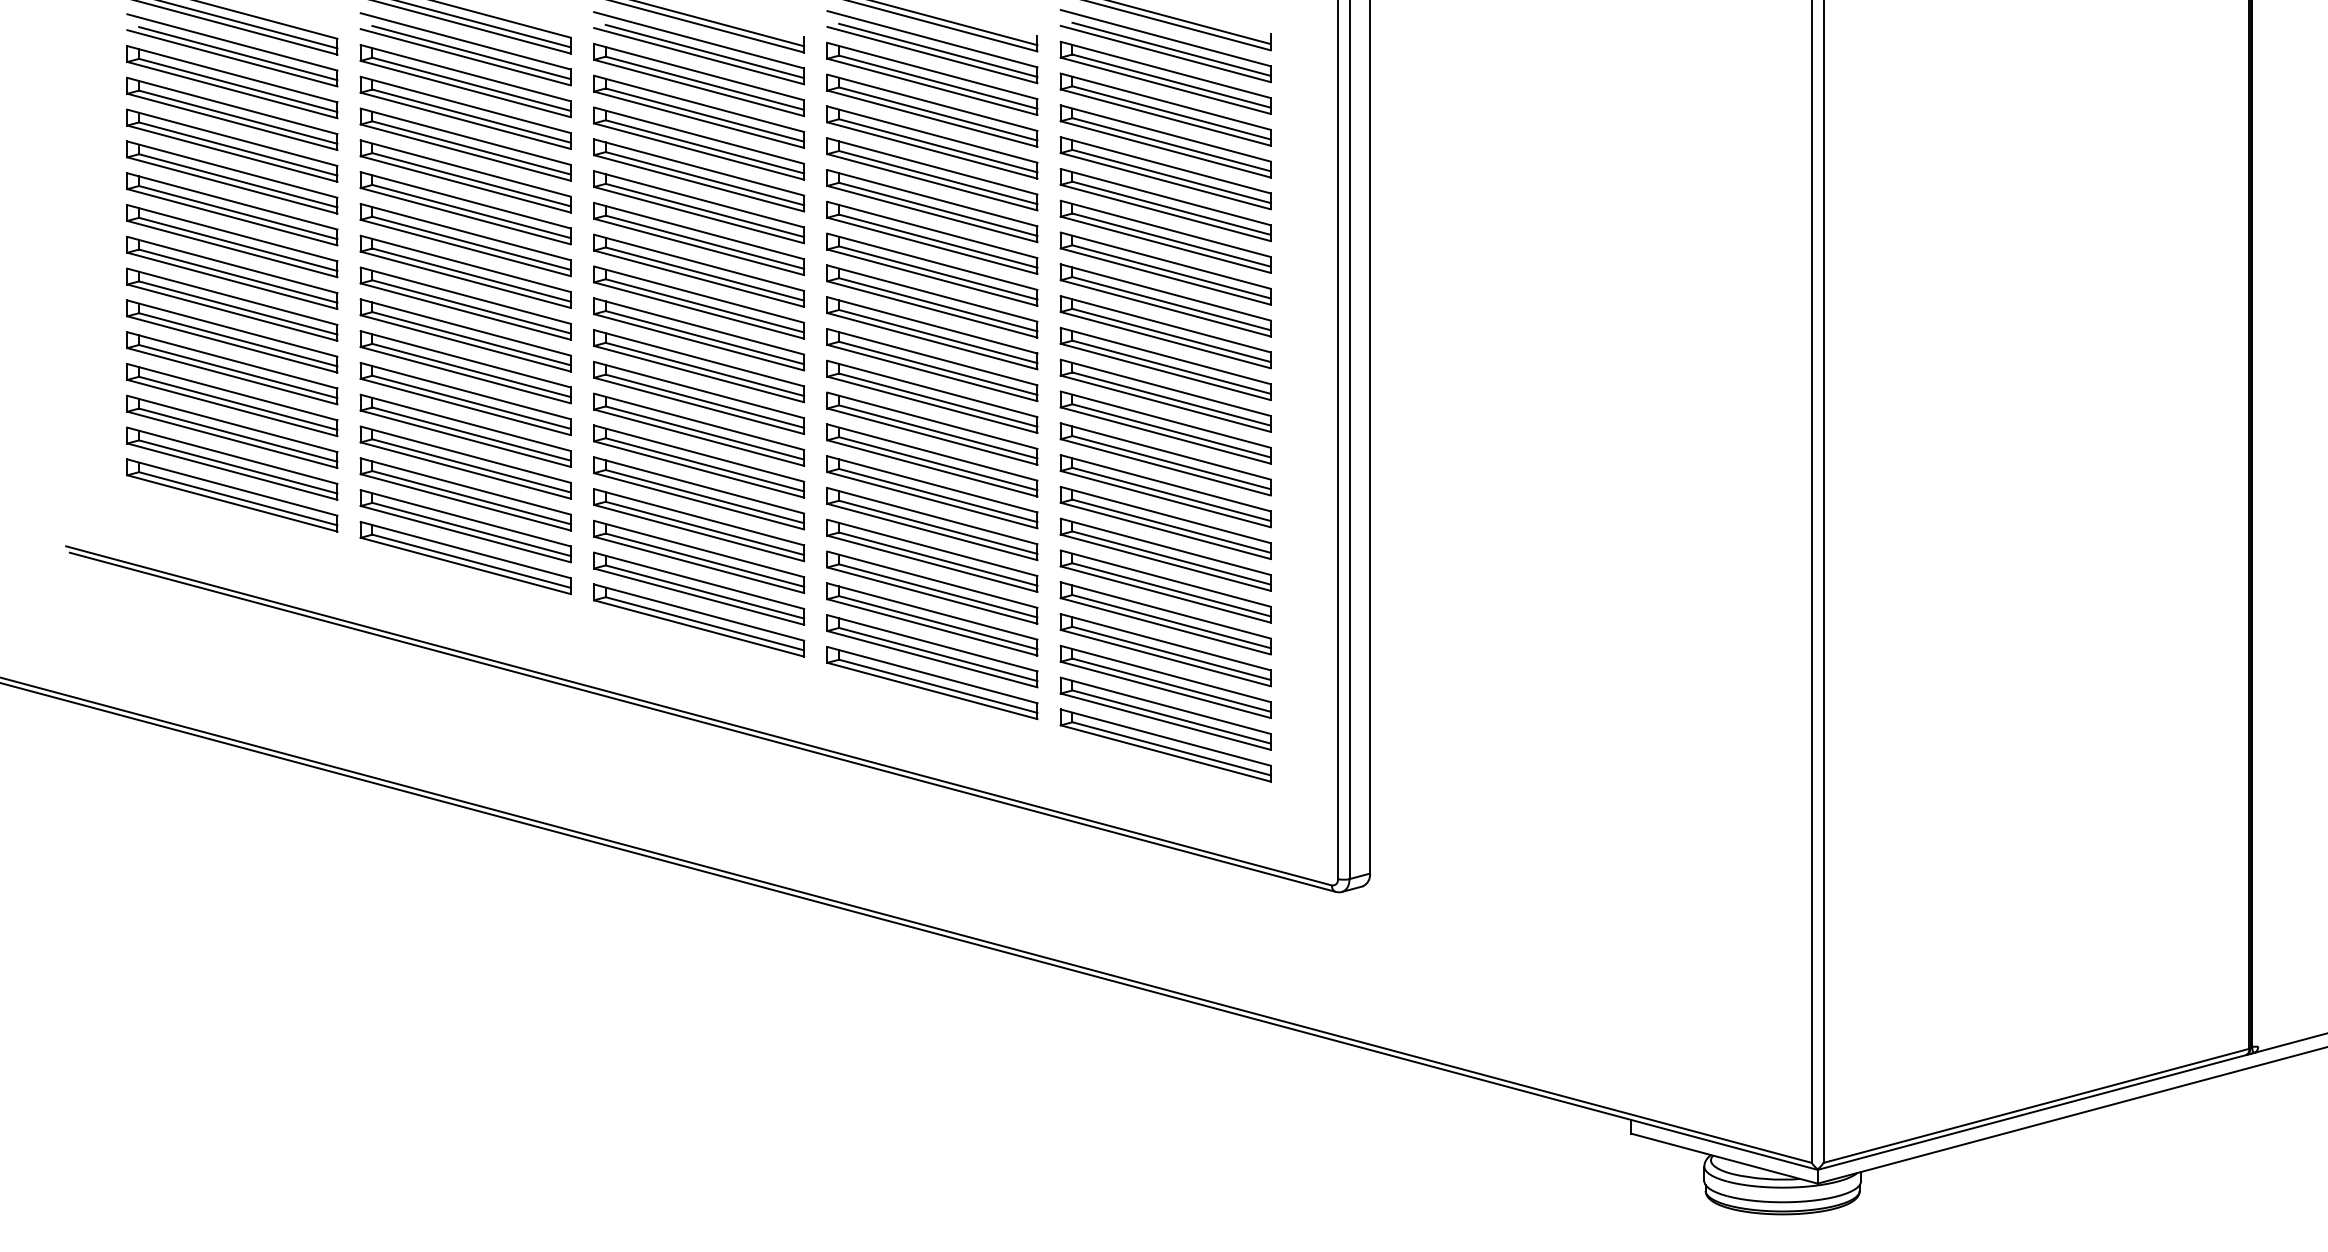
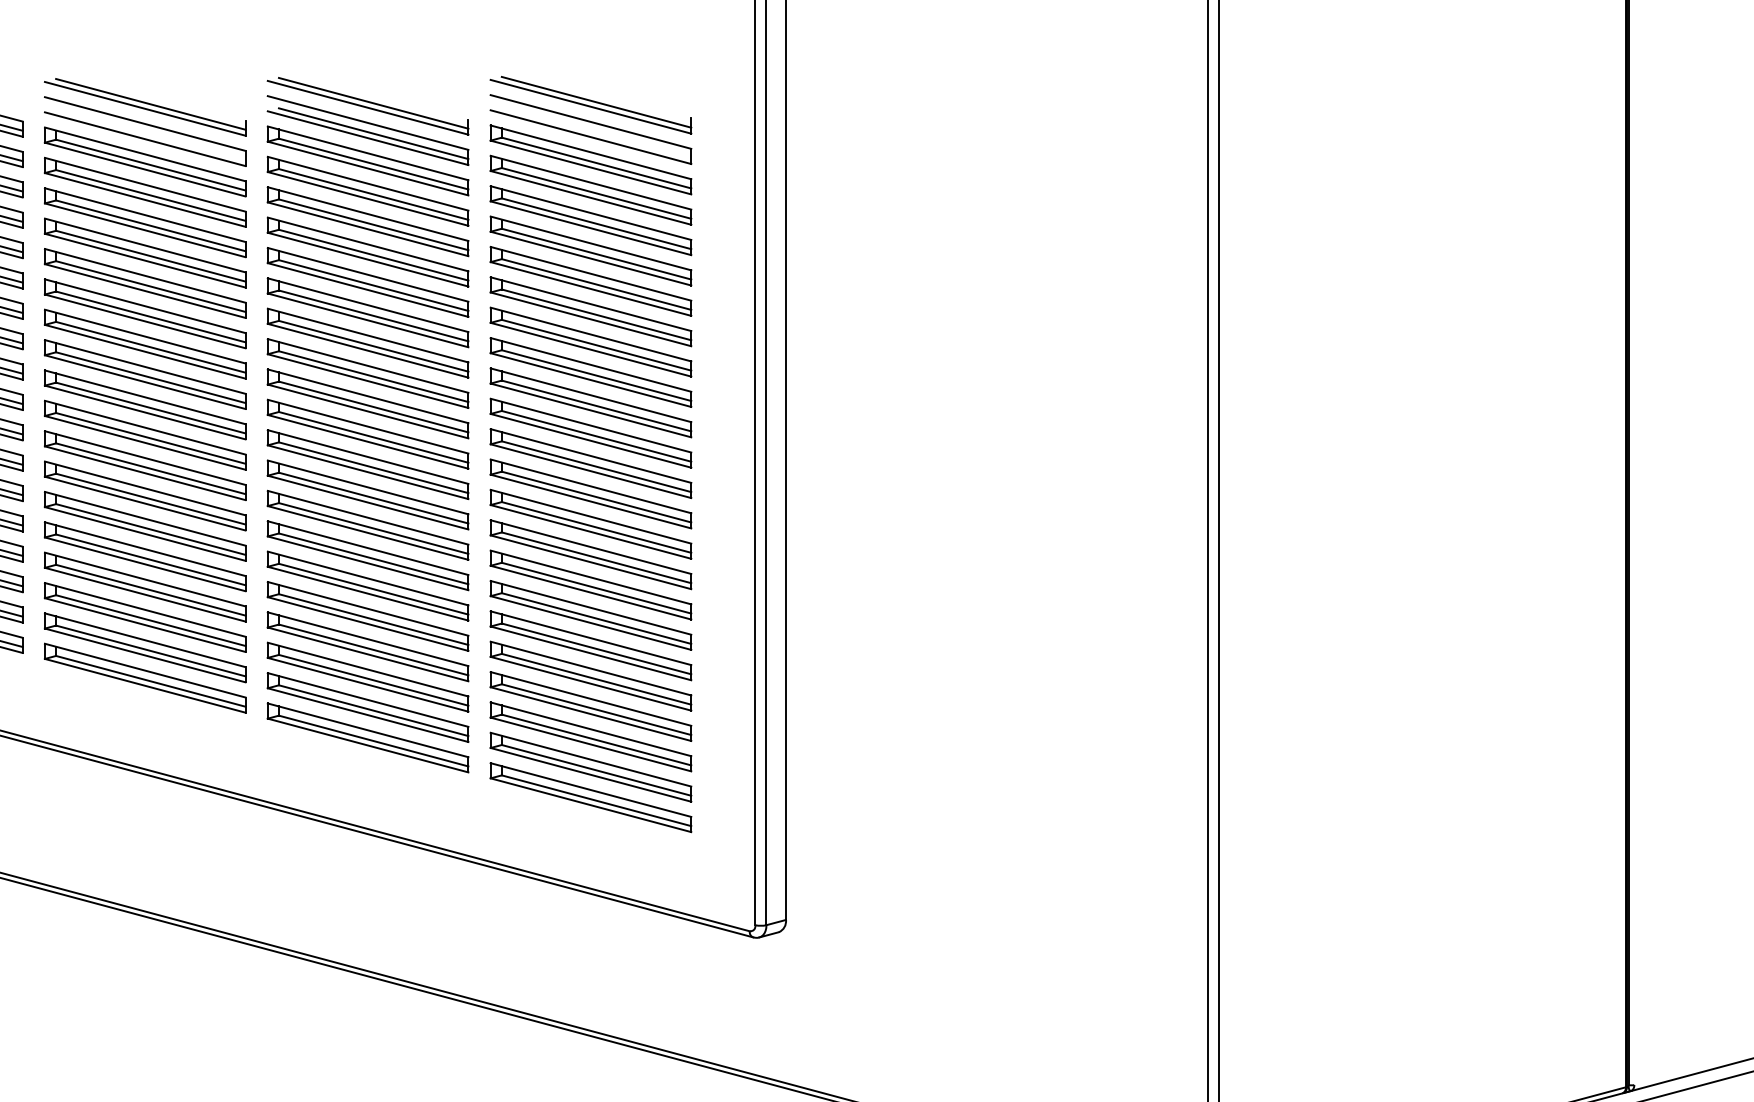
line: (1171, 48) -> (596, 131), removed
line: (704, 51) -> (150, 134), removed

